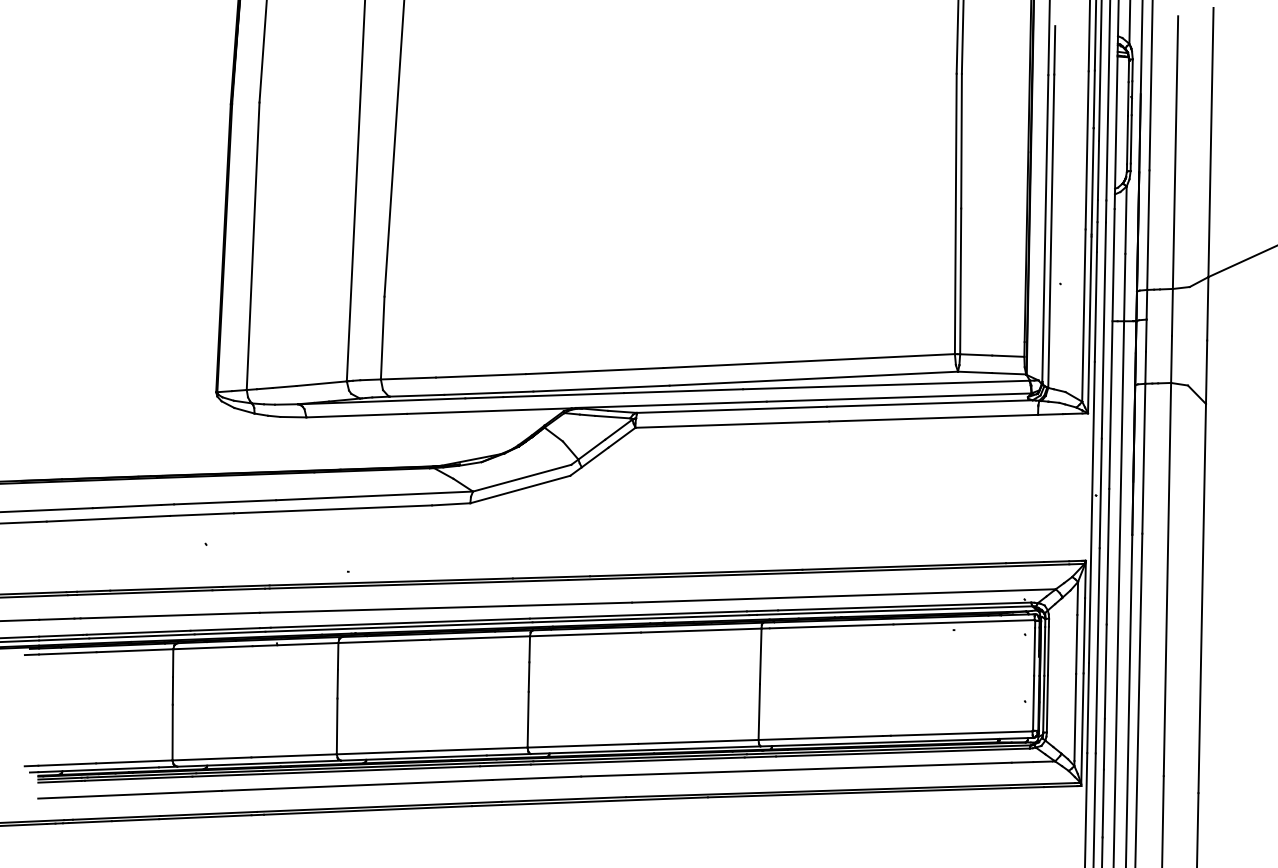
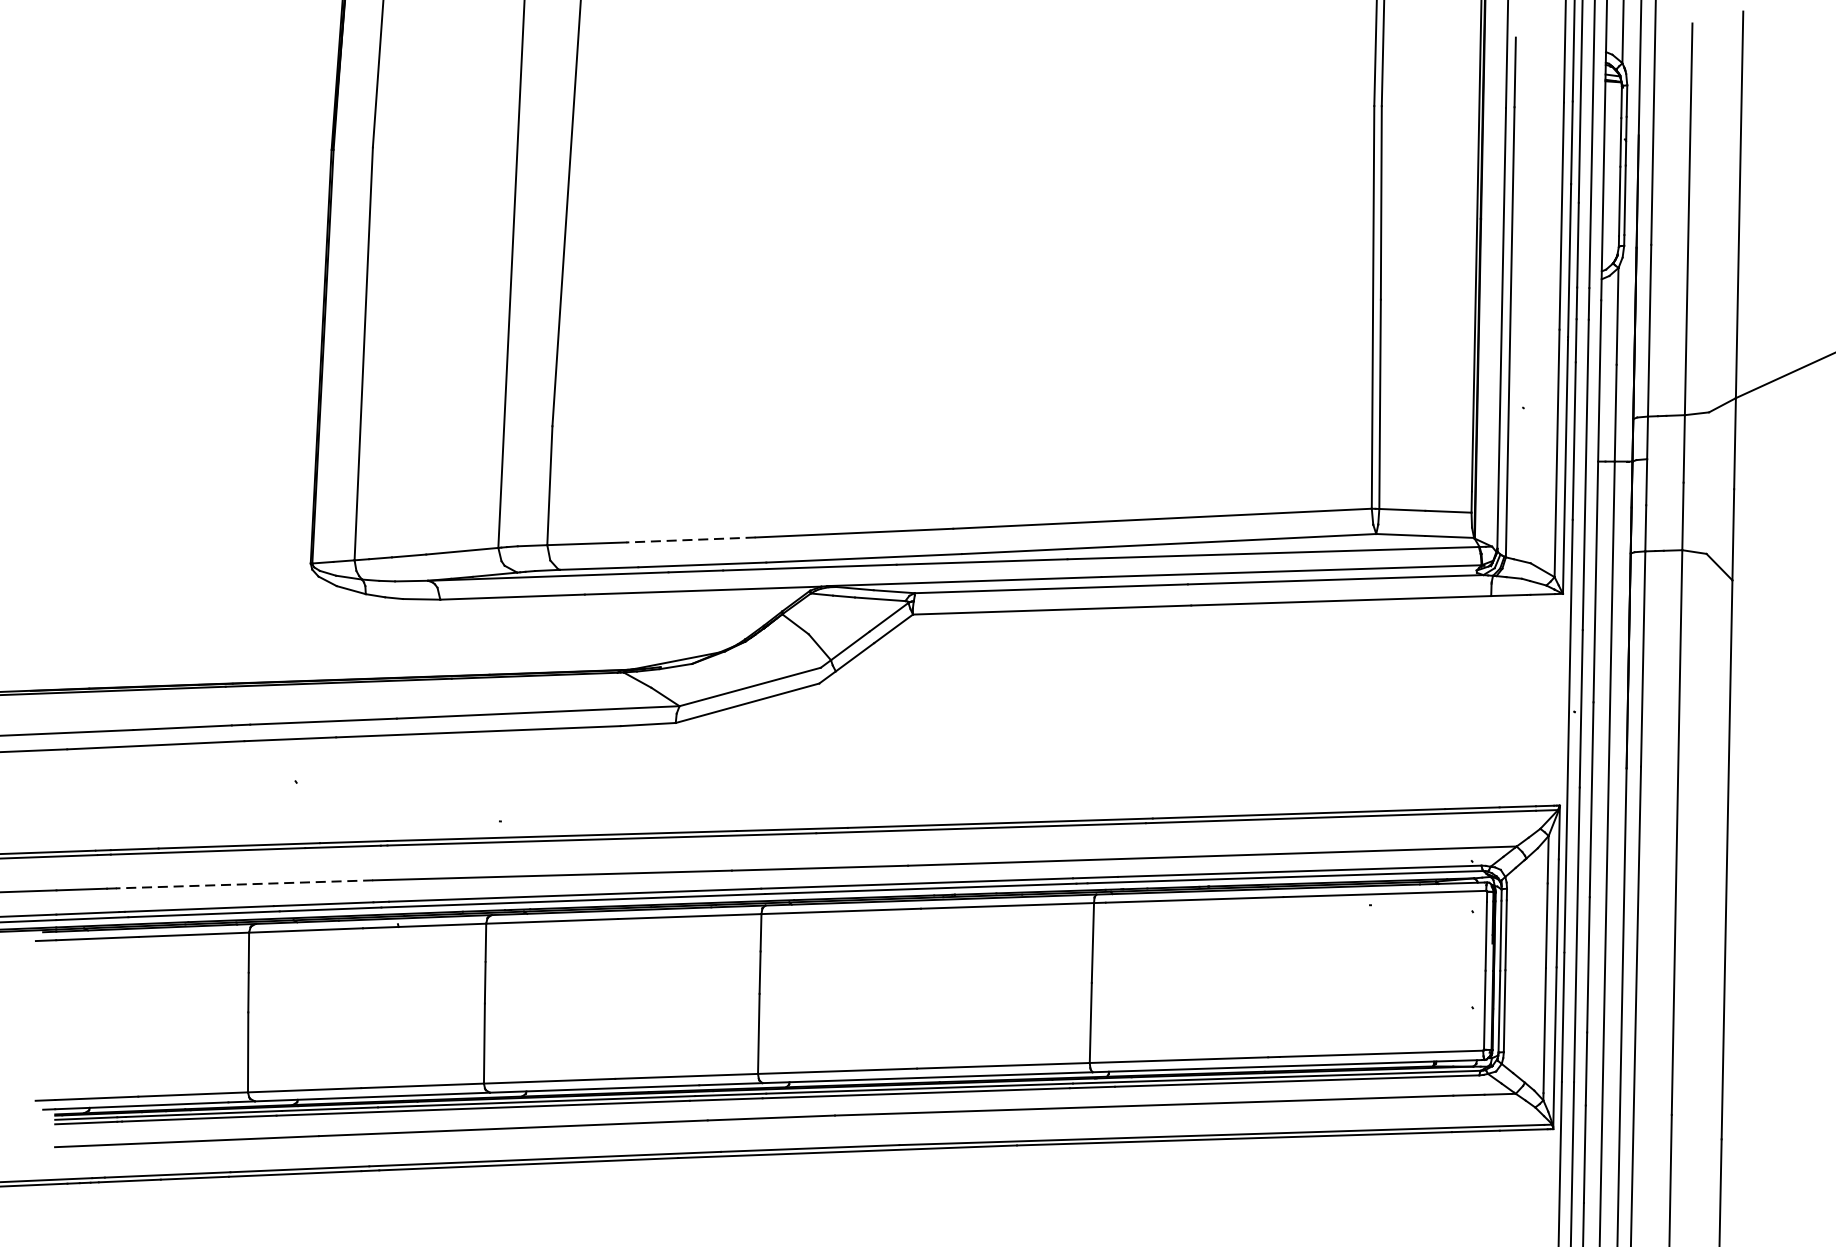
line: (480, 375) -> (690, 539), solid -> dashed
line: (170, 615) -> (245, 884), solid -> dashed

